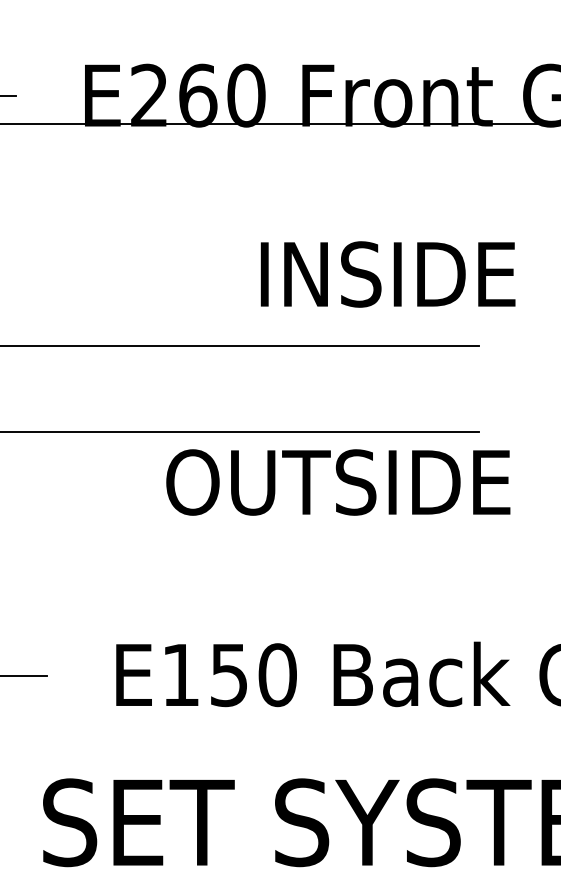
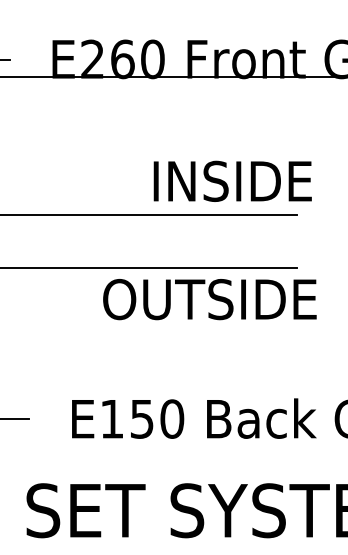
text: (387, 273) -> (232, 180), moved

